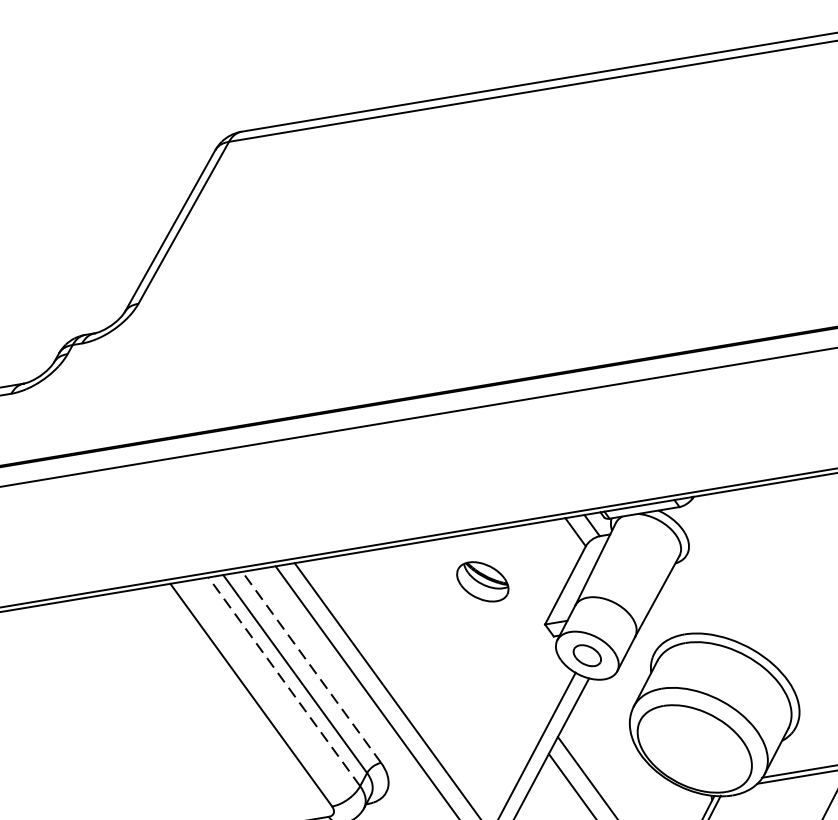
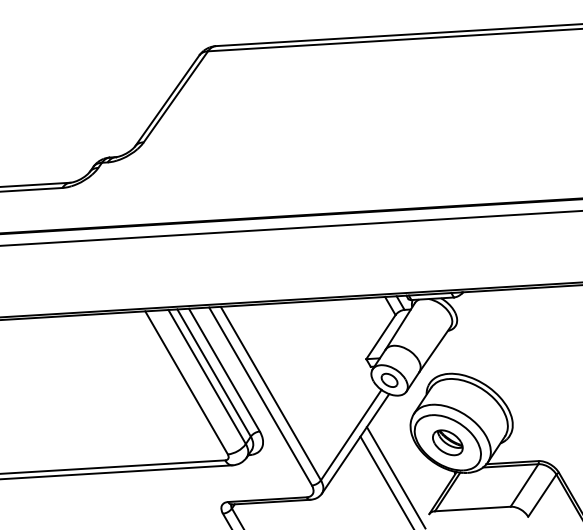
part: (482, 581) -> (447, 442), moved
line: (311, 668) -> (224, 370), dashed -> solid
line: (283, 681) -> (206, 376), dashed -> solid

